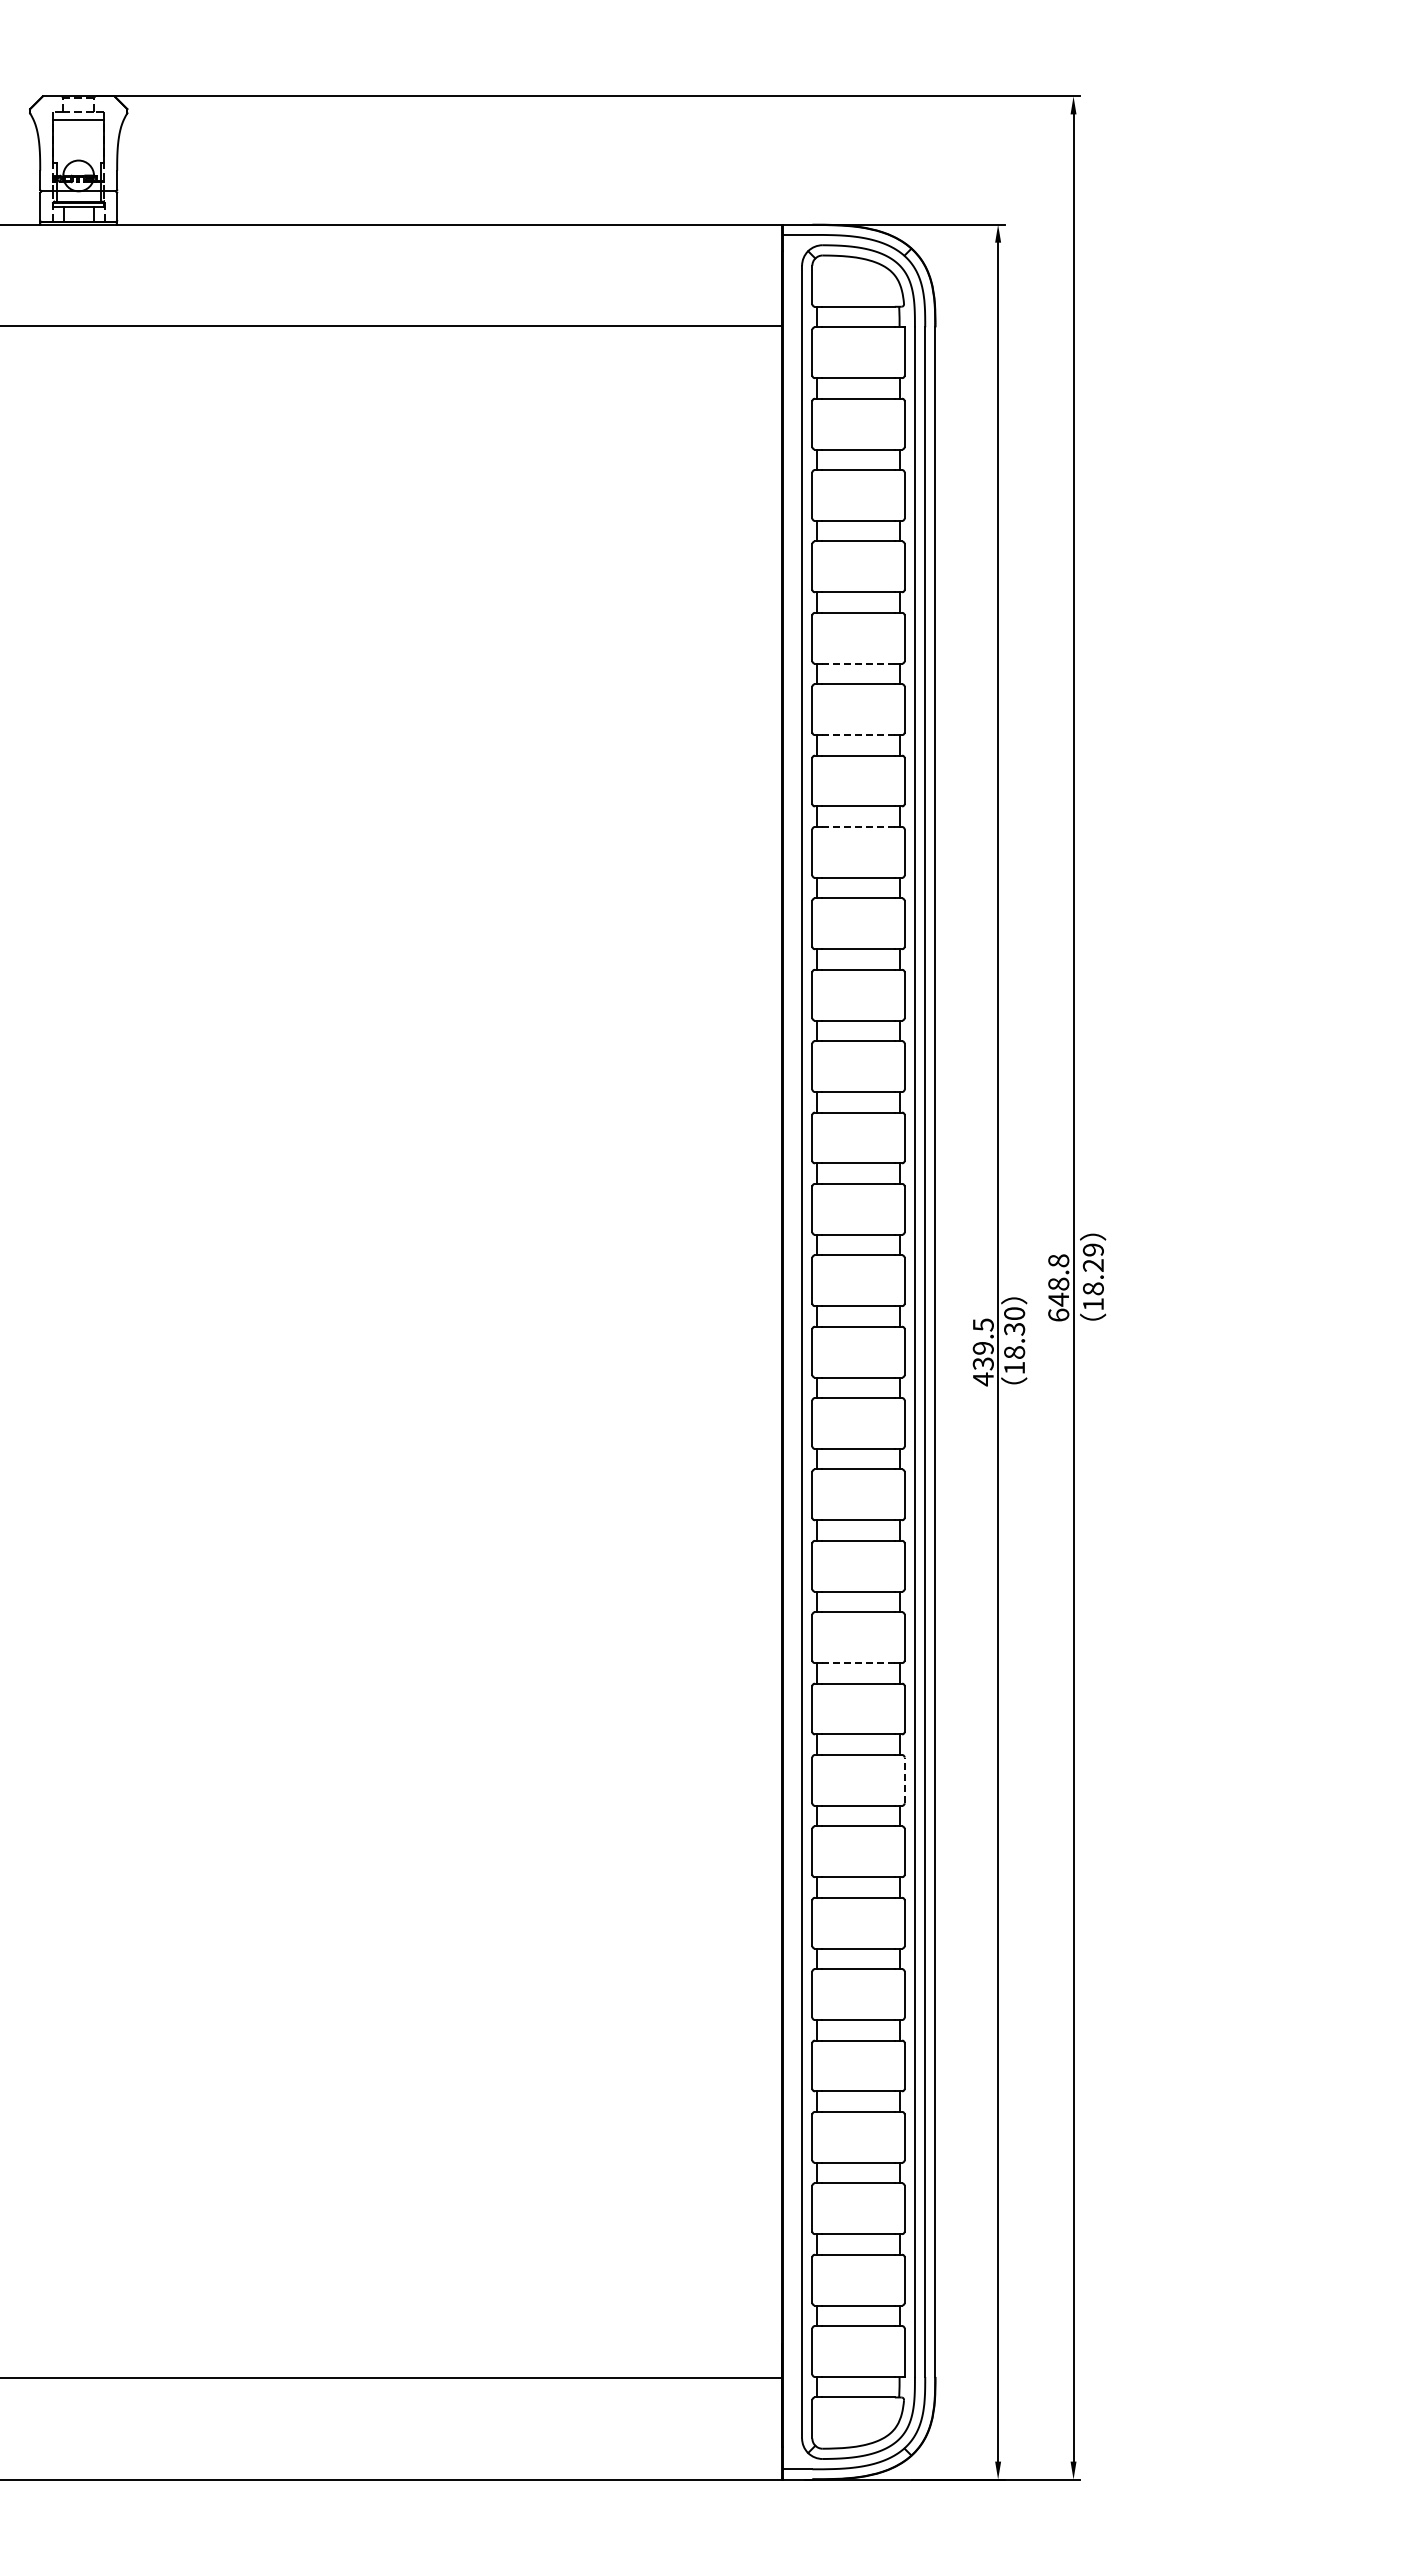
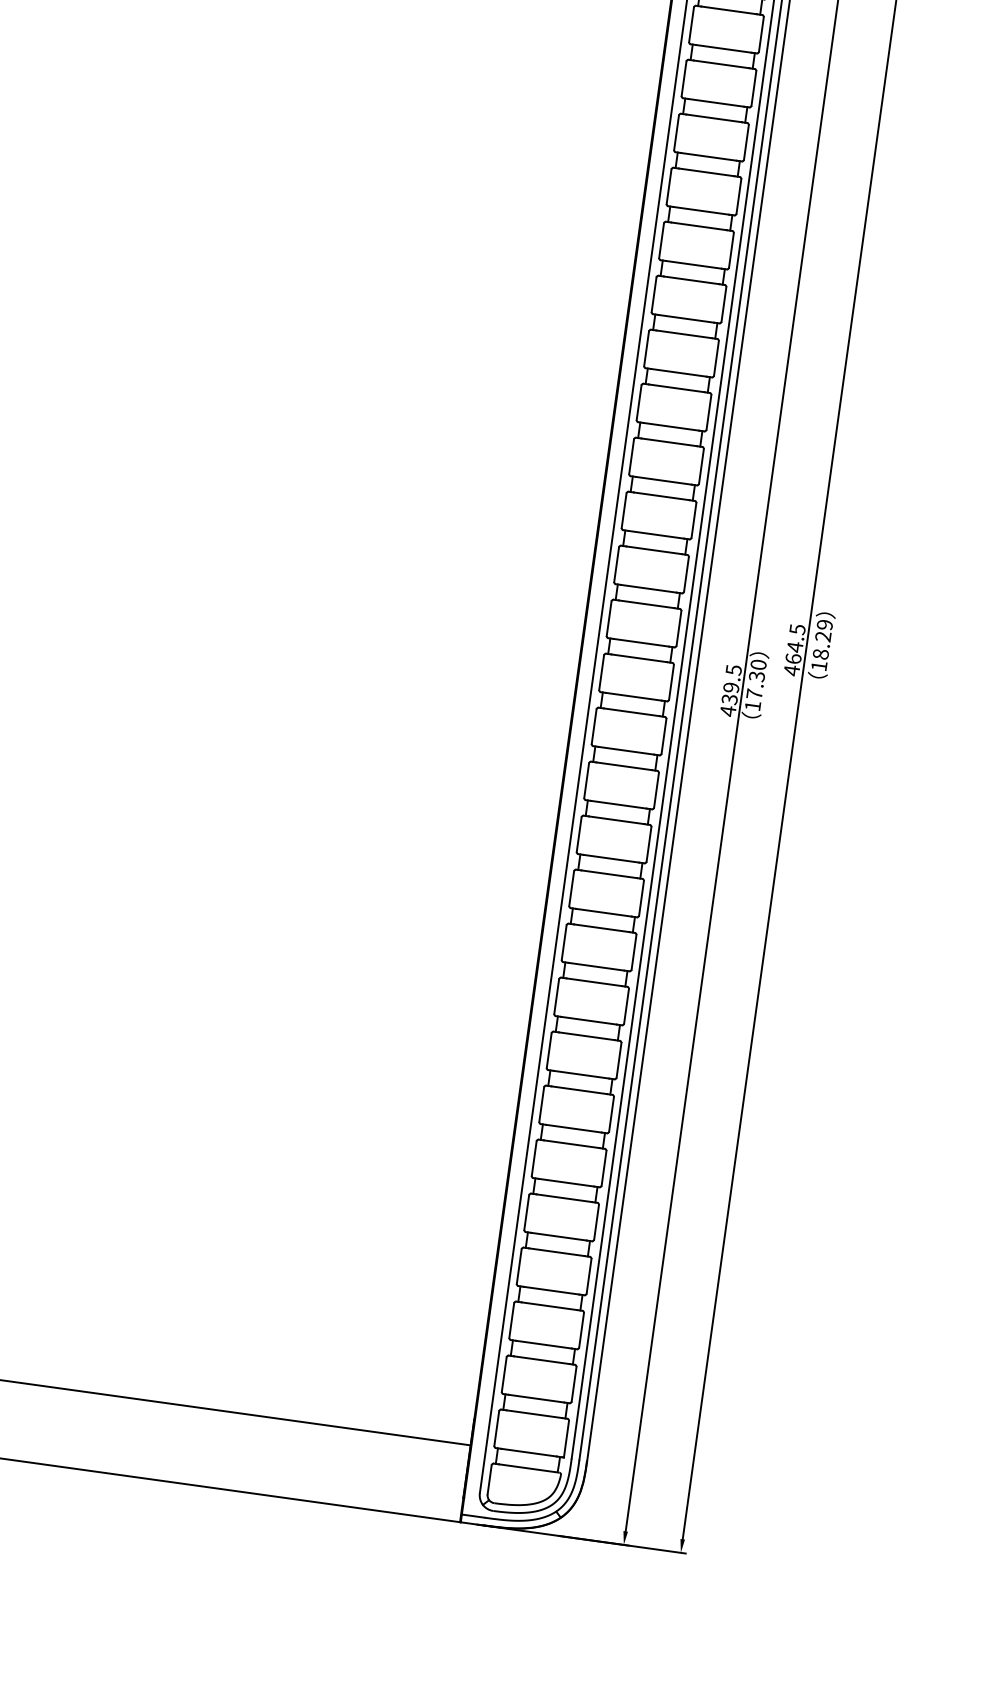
line: (858, 663) -> (708, 156), dashed -> solid
line: (858, 735) -> (701, 211), dashed -> solid
line: (858, 827) -> (691, 280), dashed -> solid
text: (1058, 1288) -> (794, 650), 648.8 -> 464.5
text: (1014, 1352) -> (754, 694), 18.30 -> 17.30
line: (858, 1663) -> (603, 913), dashed -> solid
line: (904, 1780) -> (626, 1006), dashed -> solid

